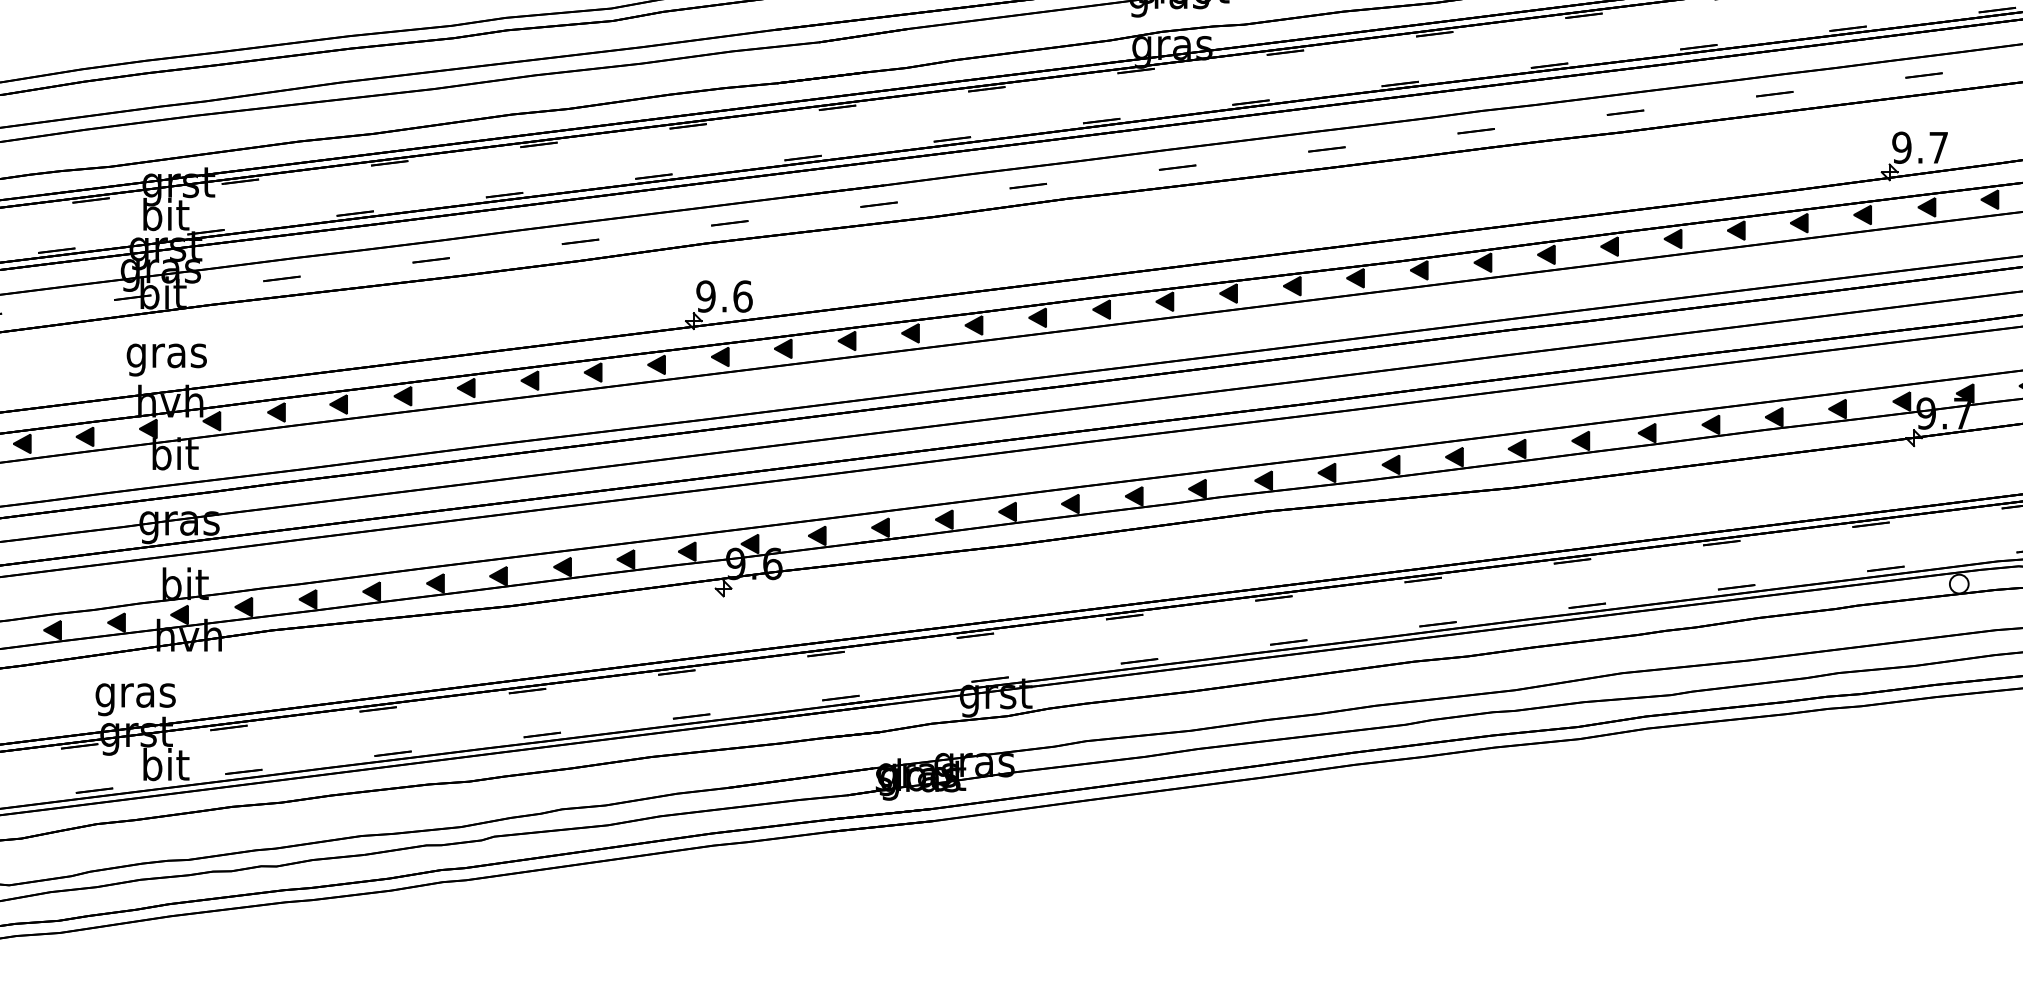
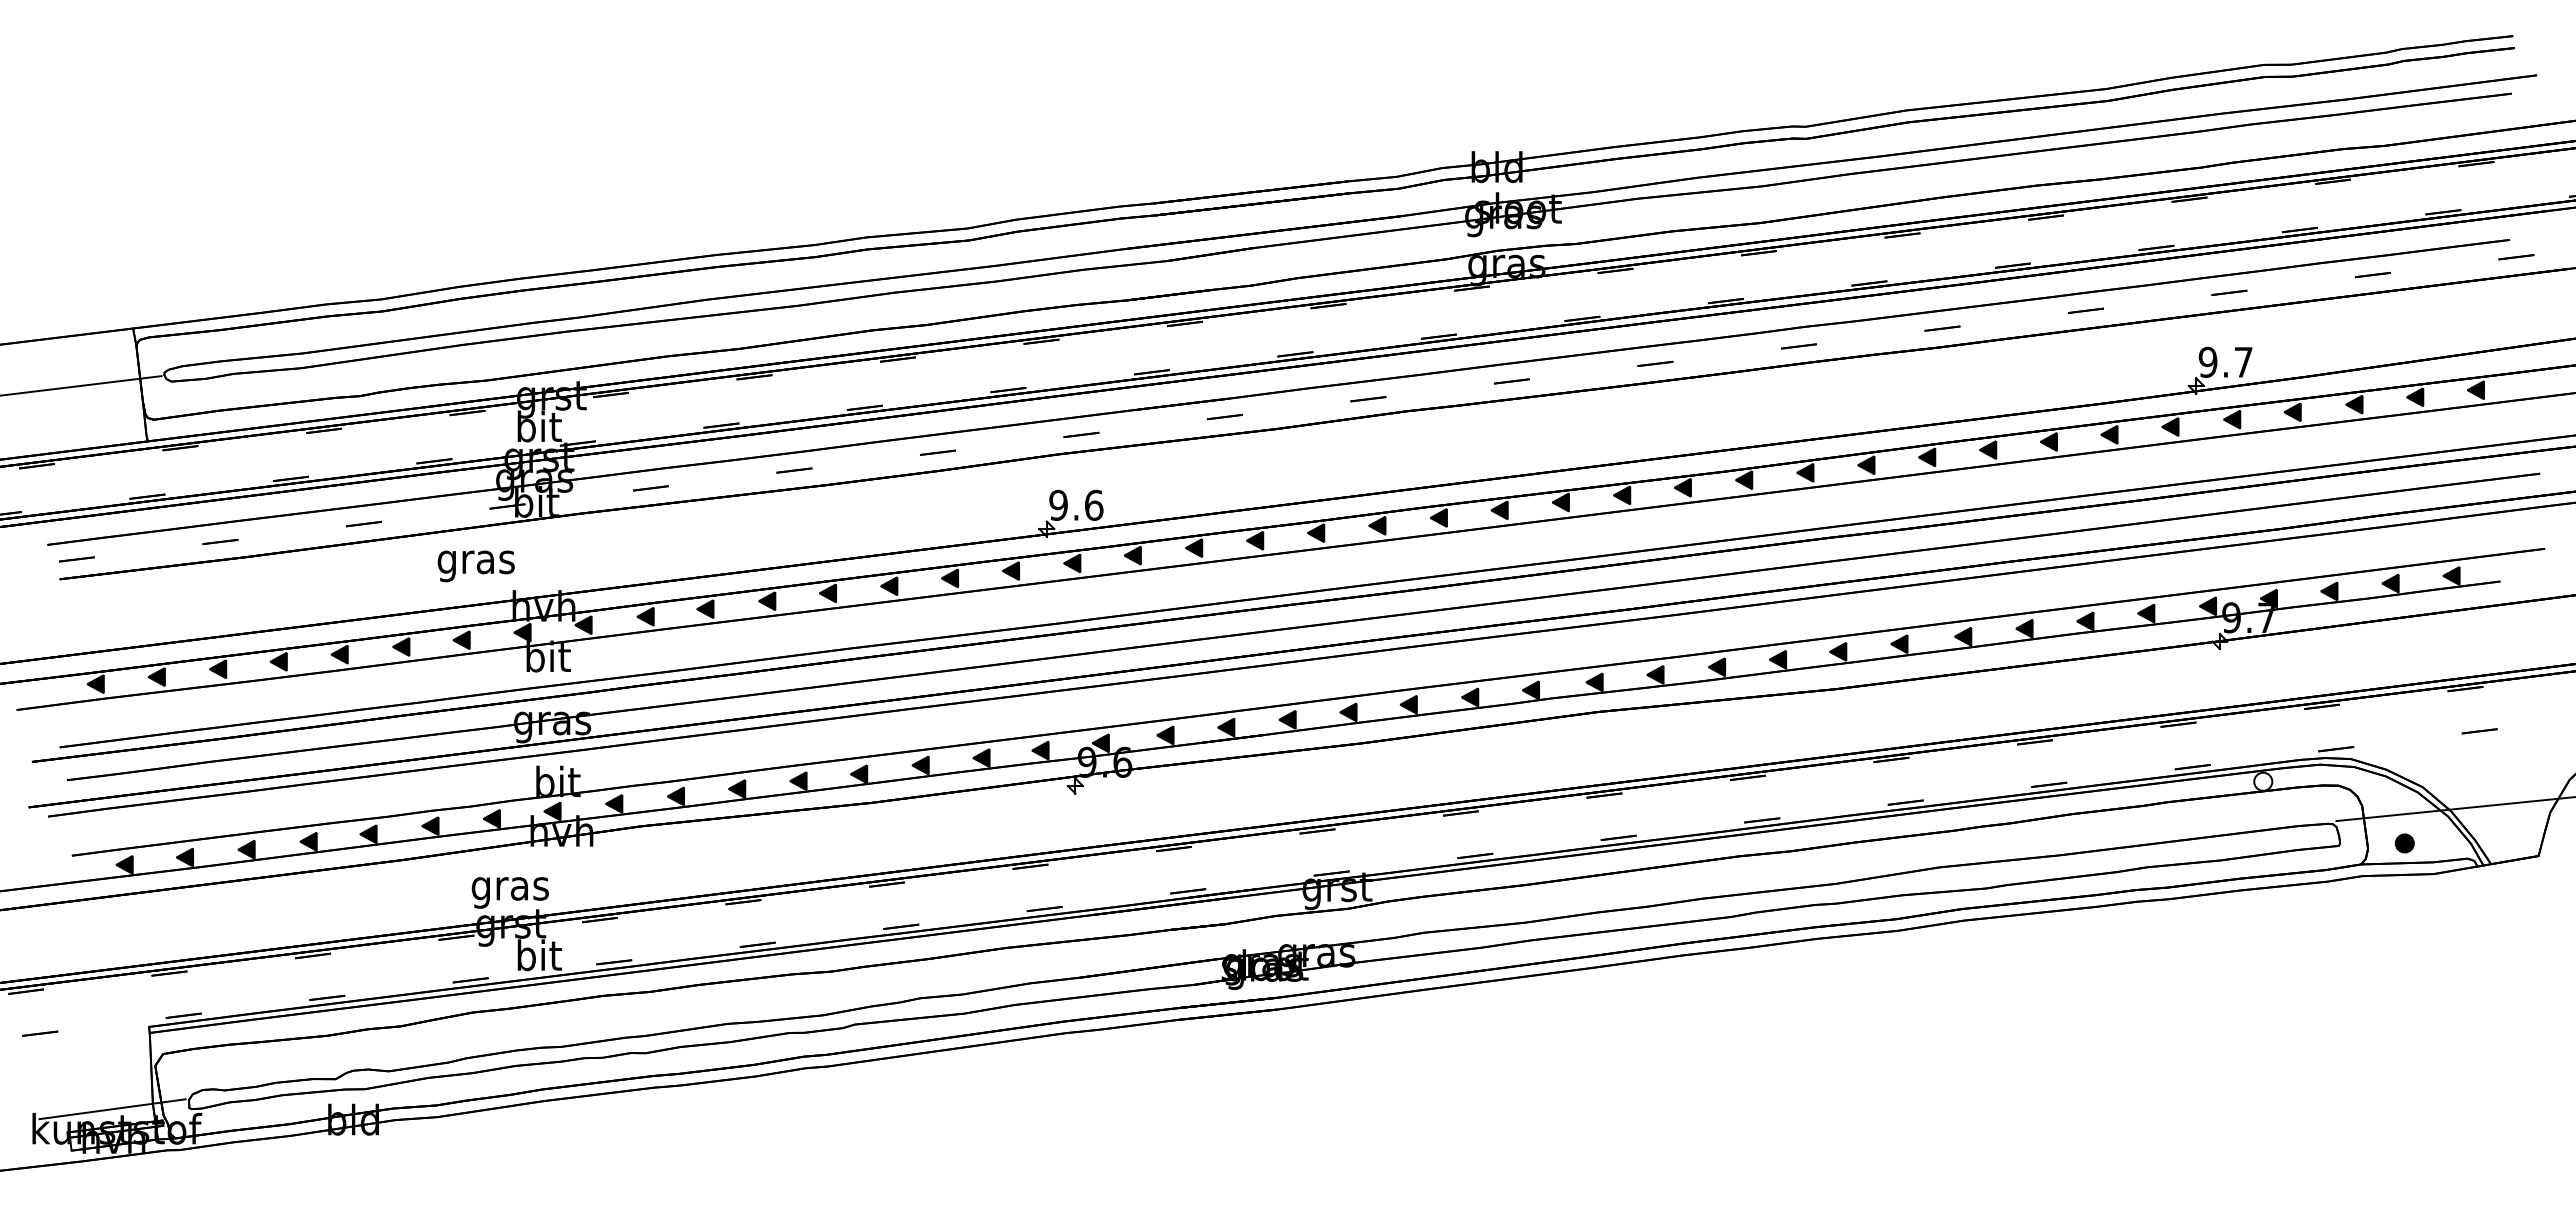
text: (166, 360) -> (475, 566), moved

